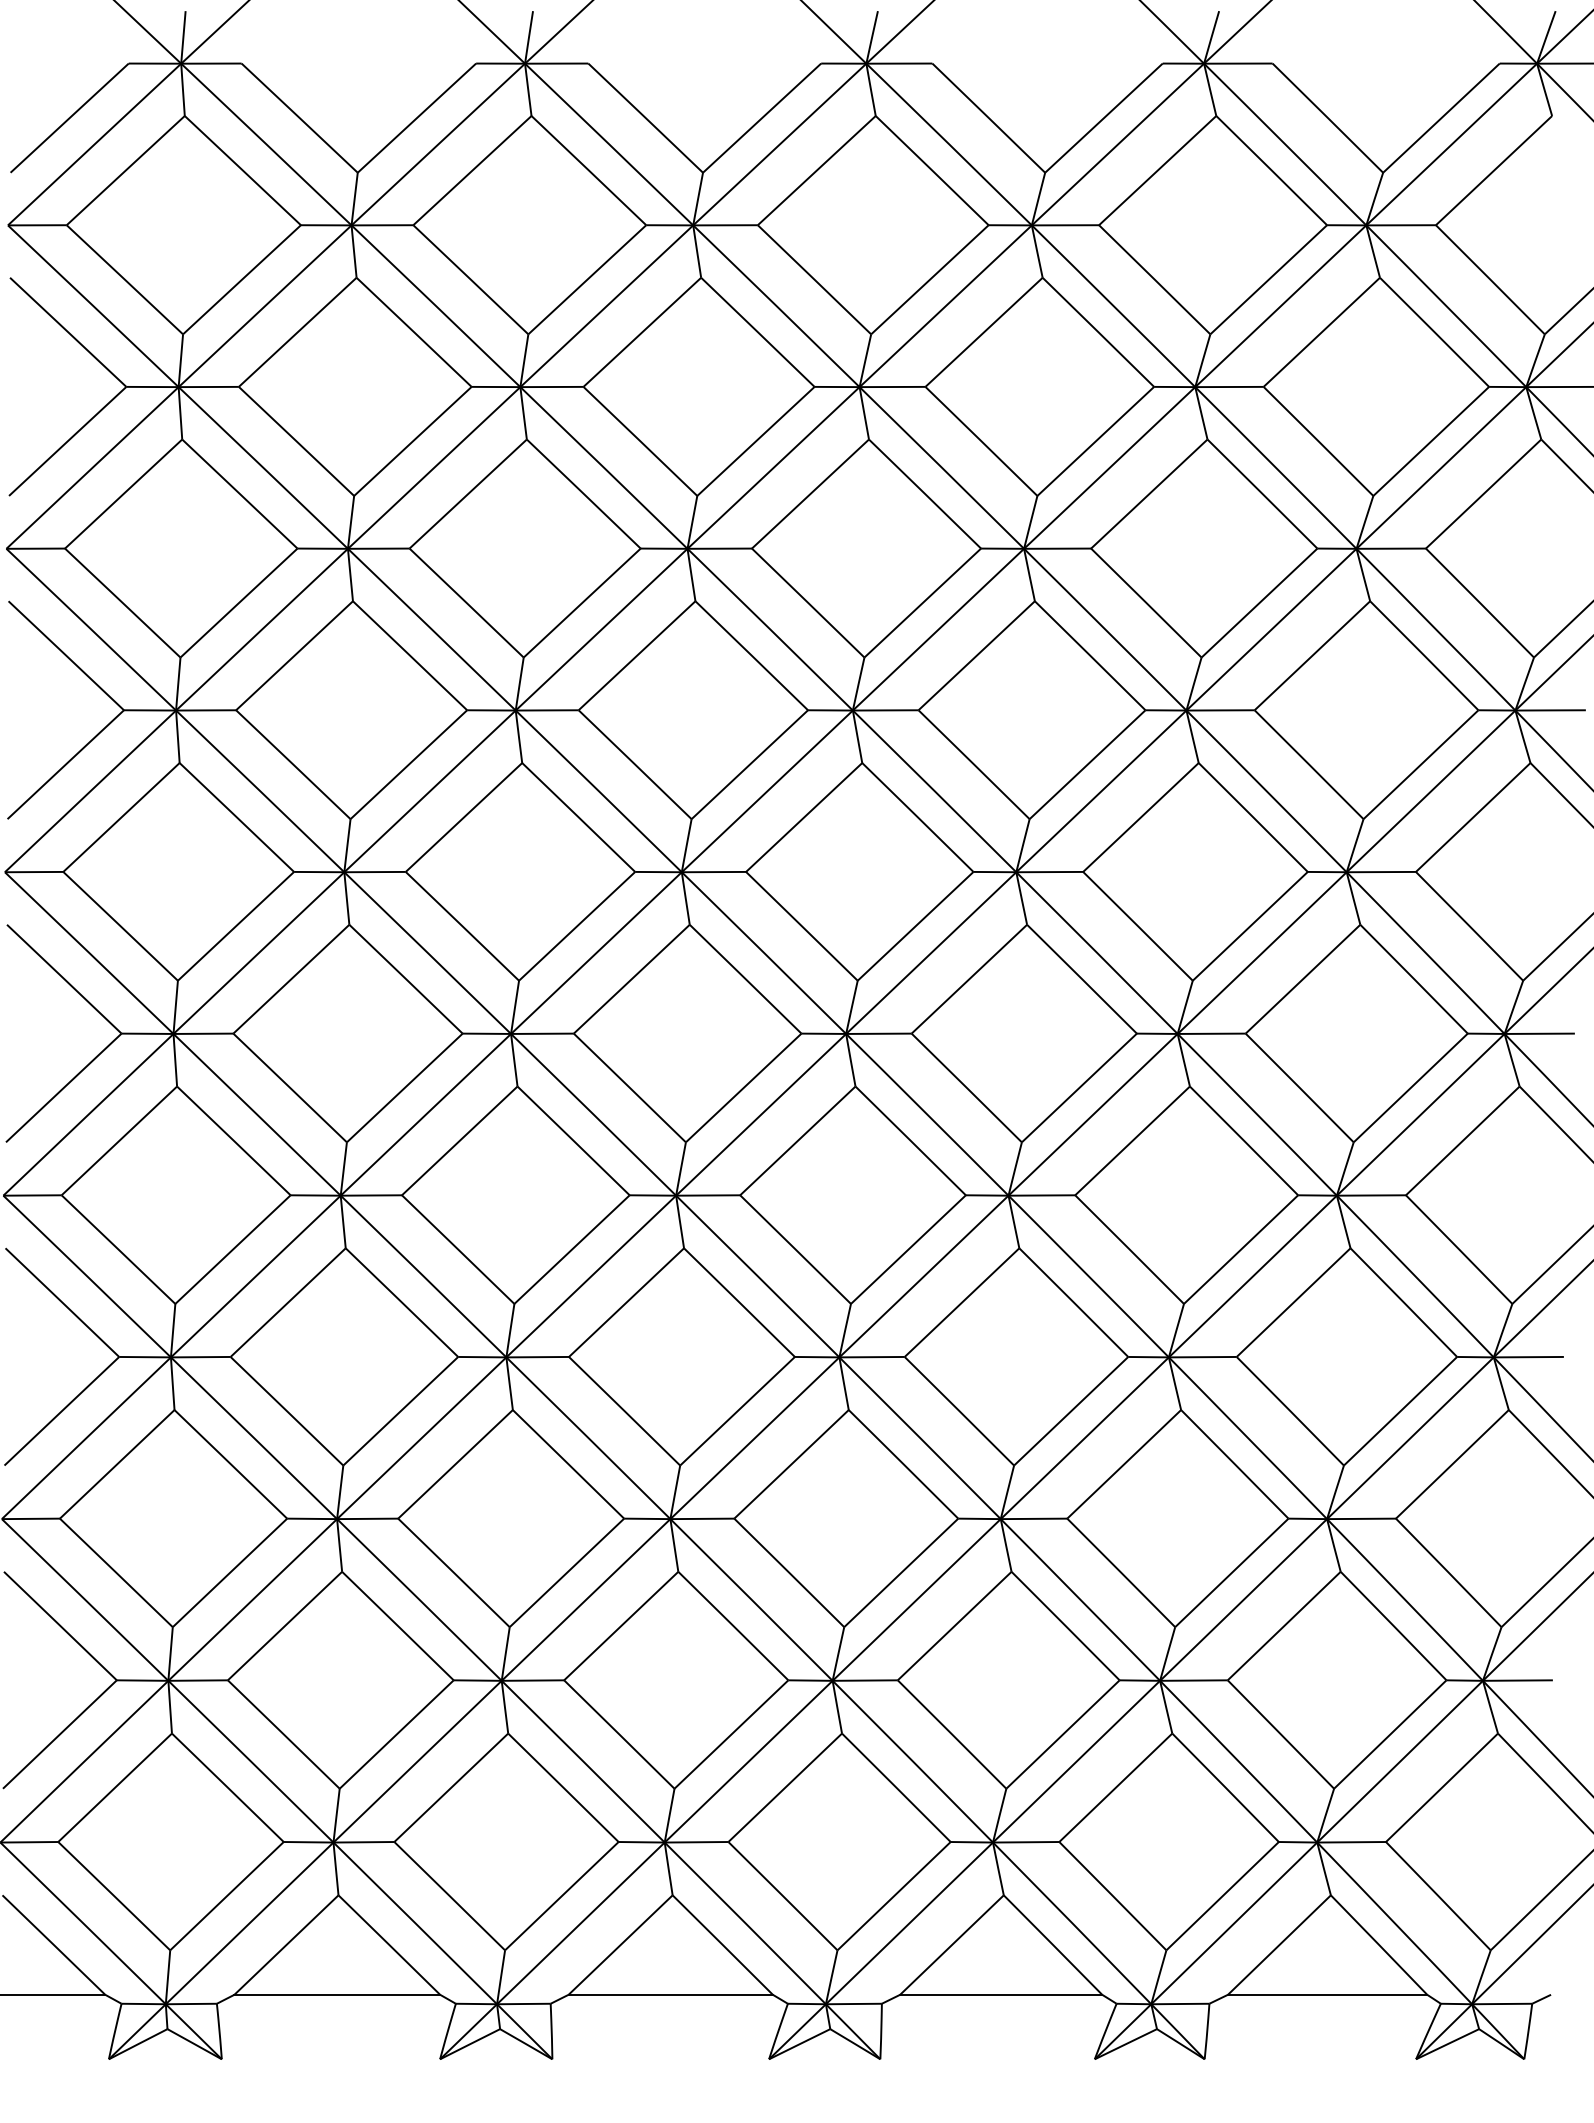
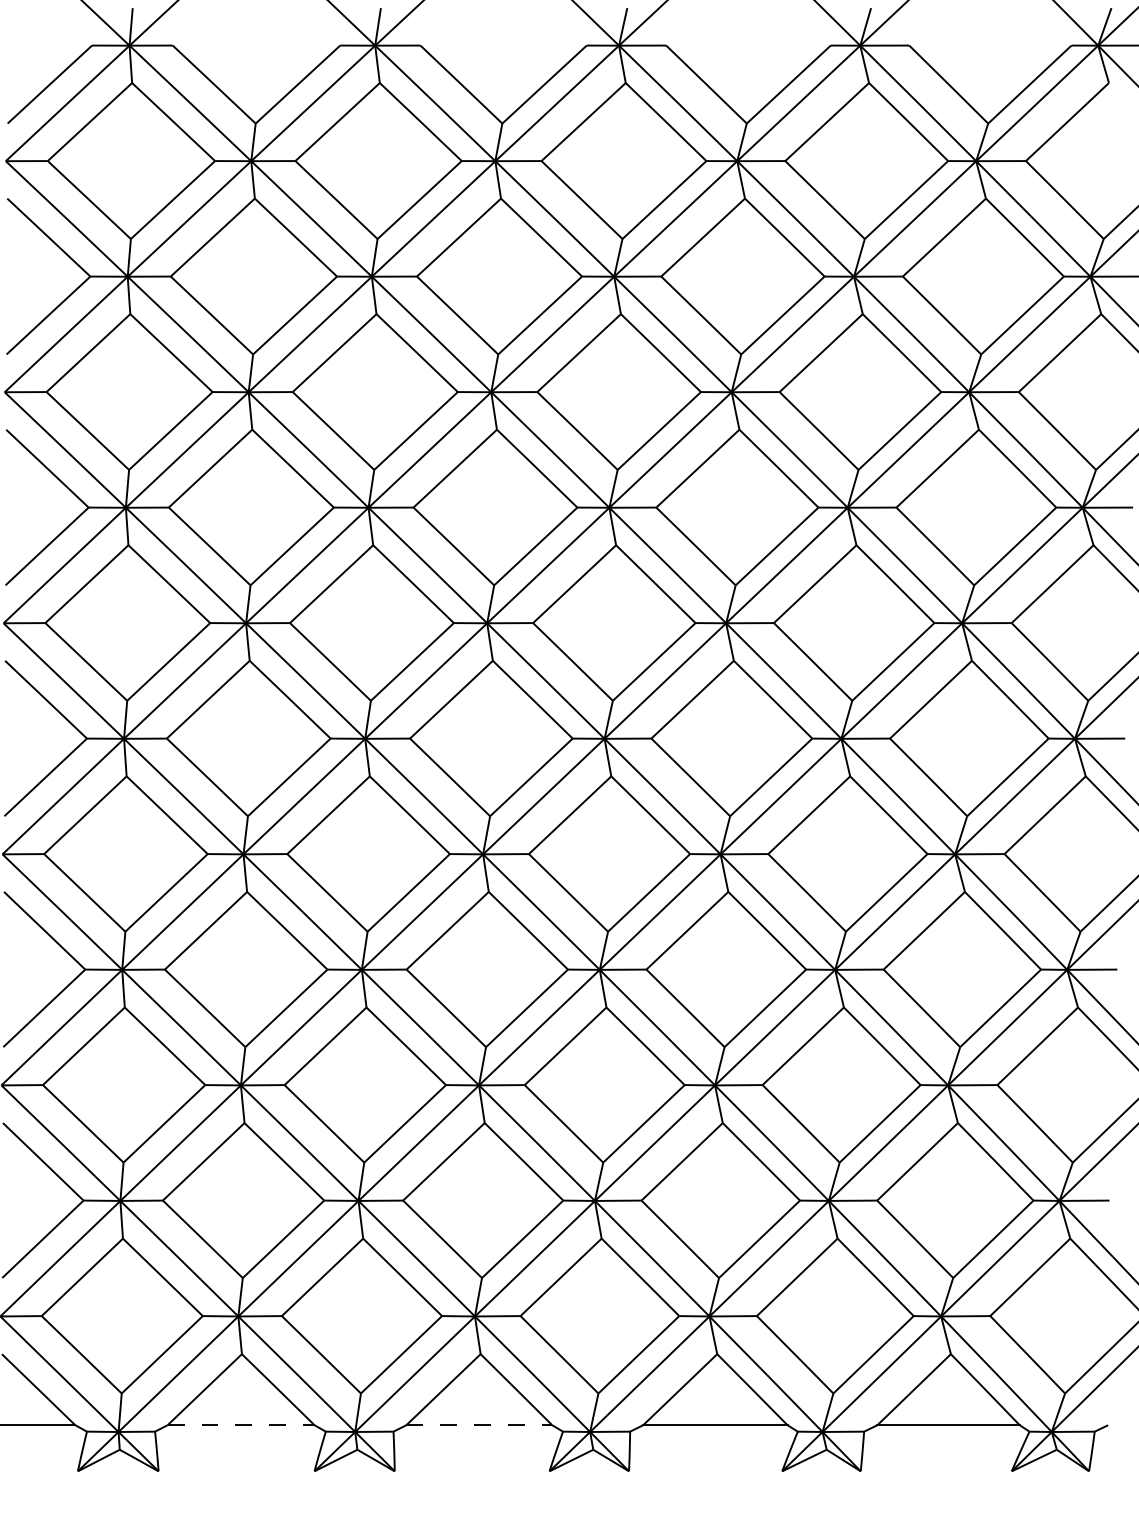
line: (337, 1994) -> (241, 1425), solid -> dashed
line: (671, 1994) -> (479, 1425), solid -> dashed

